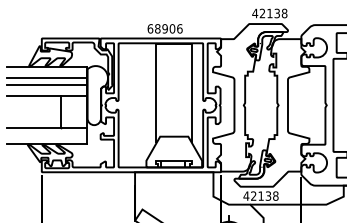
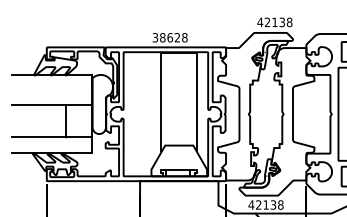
text: (164, 28) -> (169, 37), 68906 -> 38628
line: (46, 78) -> (51, 87), removed
line: (46, 84) -> (51, 93), removed

